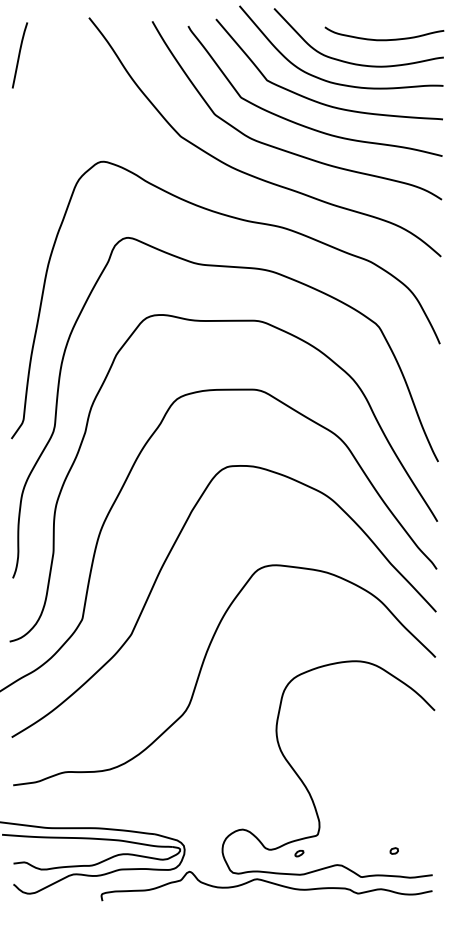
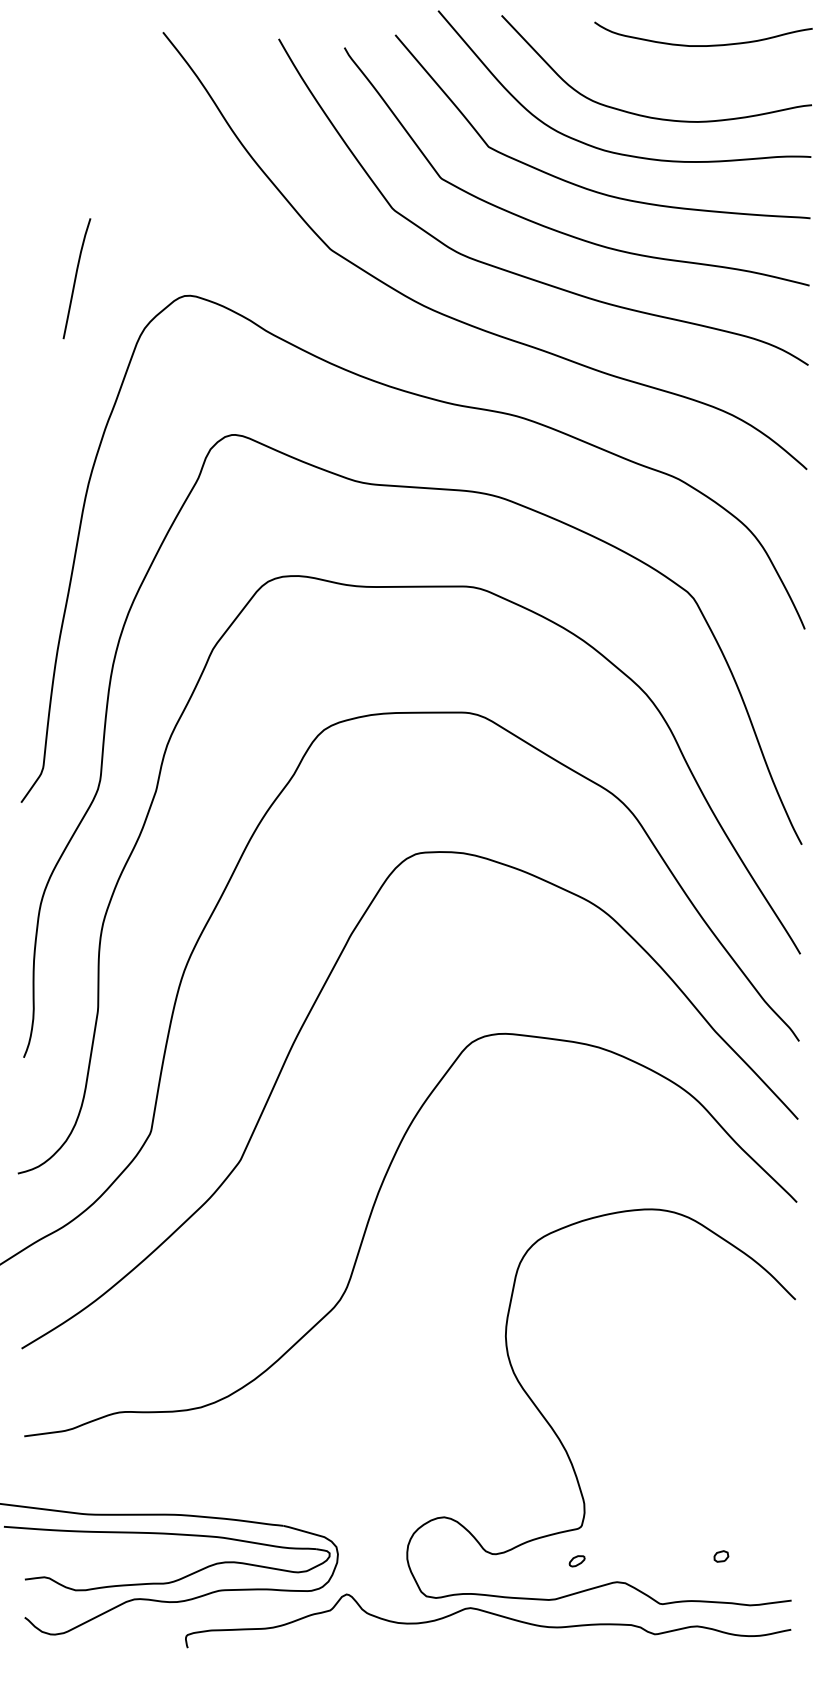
curve: (384, 39) -> (703, 44), moved
curve: (19, 55) -> (76, 278), moved
part: (299, 853) -> (577, 1561), moved

